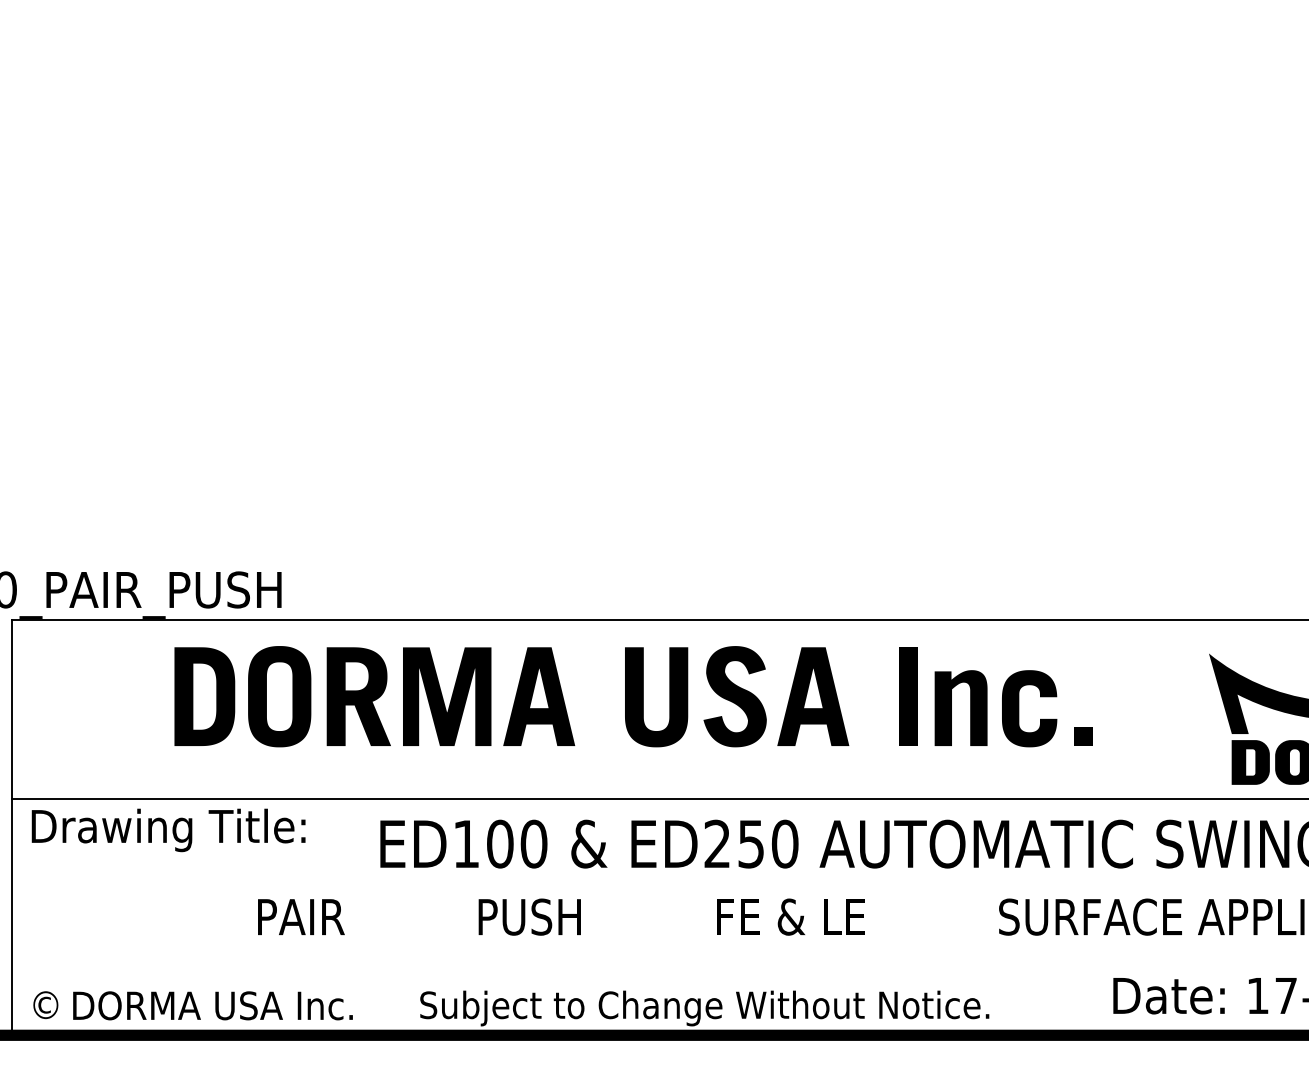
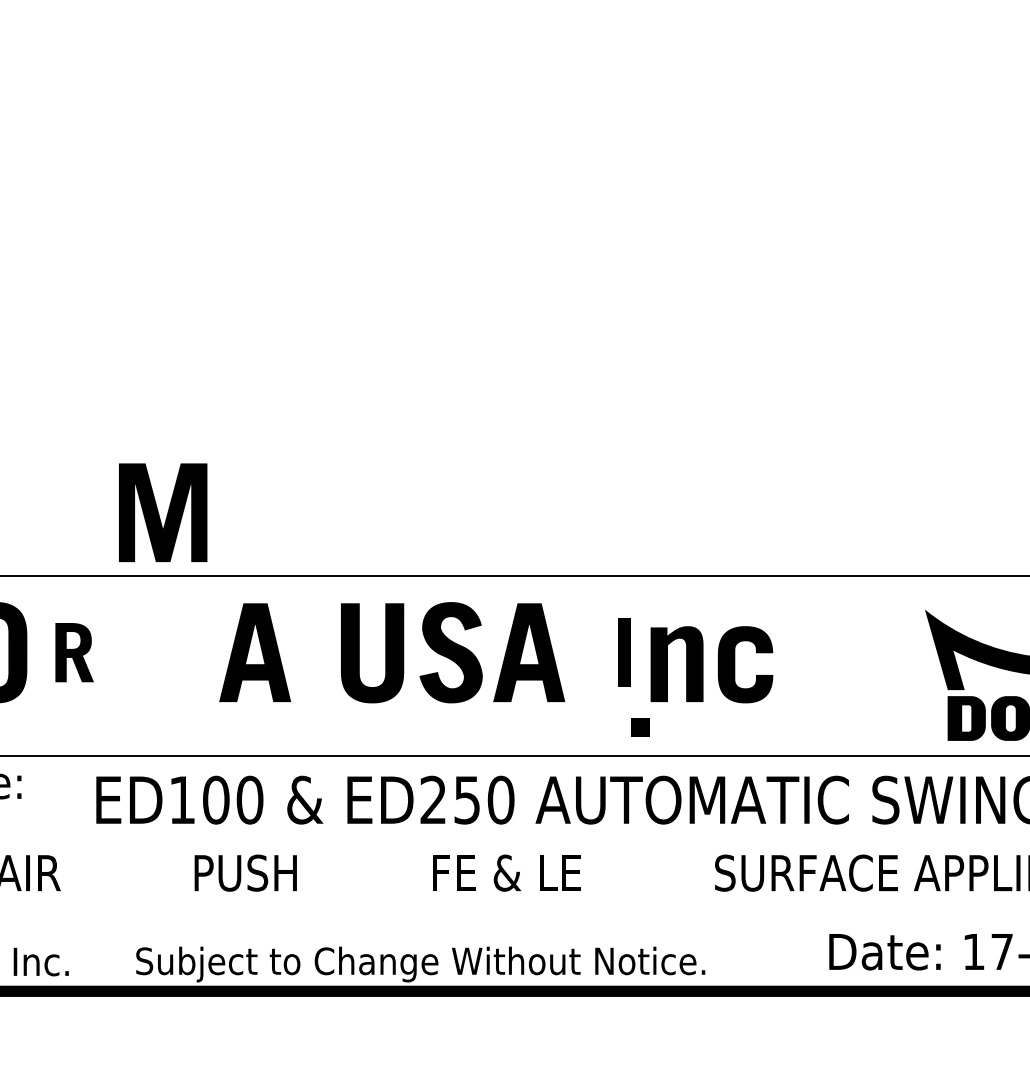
part: (358, 696) -> (74, 652), size x0.6
part: (447, 696) -> (163, 512), moved
part: (908, 696) -> (624, 652), size x0.7
part: (1083, 736) -> (640, 727), moved

